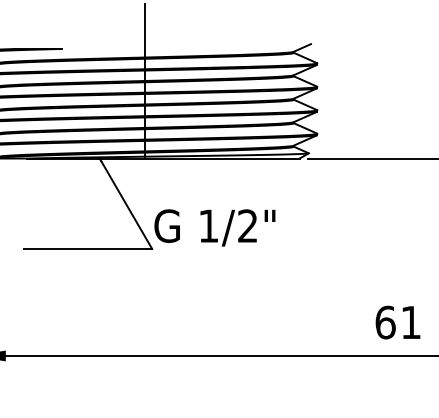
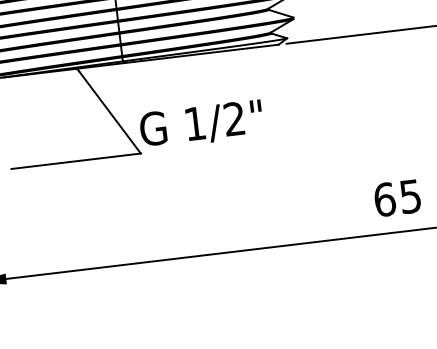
text: (410, 322) -> (409, 196), 61 -> 65

